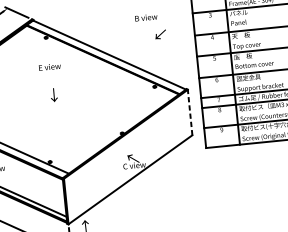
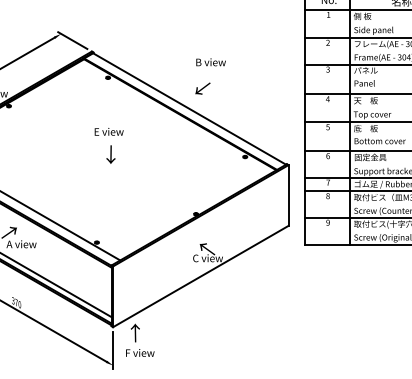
text: (145, 17) -> (210, 62), moved
text: (160, 34) -> (202, 88), moved
text: (49, 66) -> (108, 131), moved
line: (190, 112) -> (288, 195), dashed -> solid

